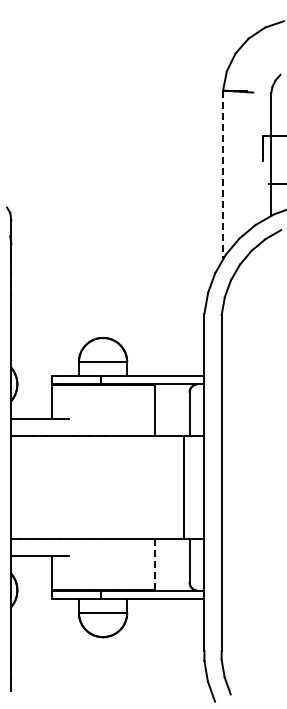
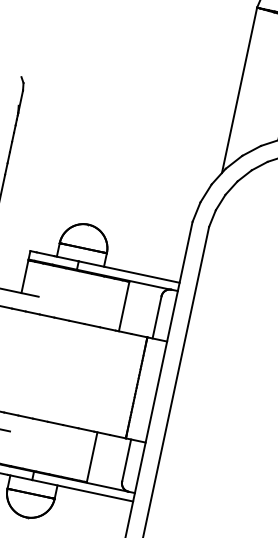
line: (223, 175) -> (239, 90), dashed -> solid
line: (155, 564) -> (92, 457), dashed -> solid

